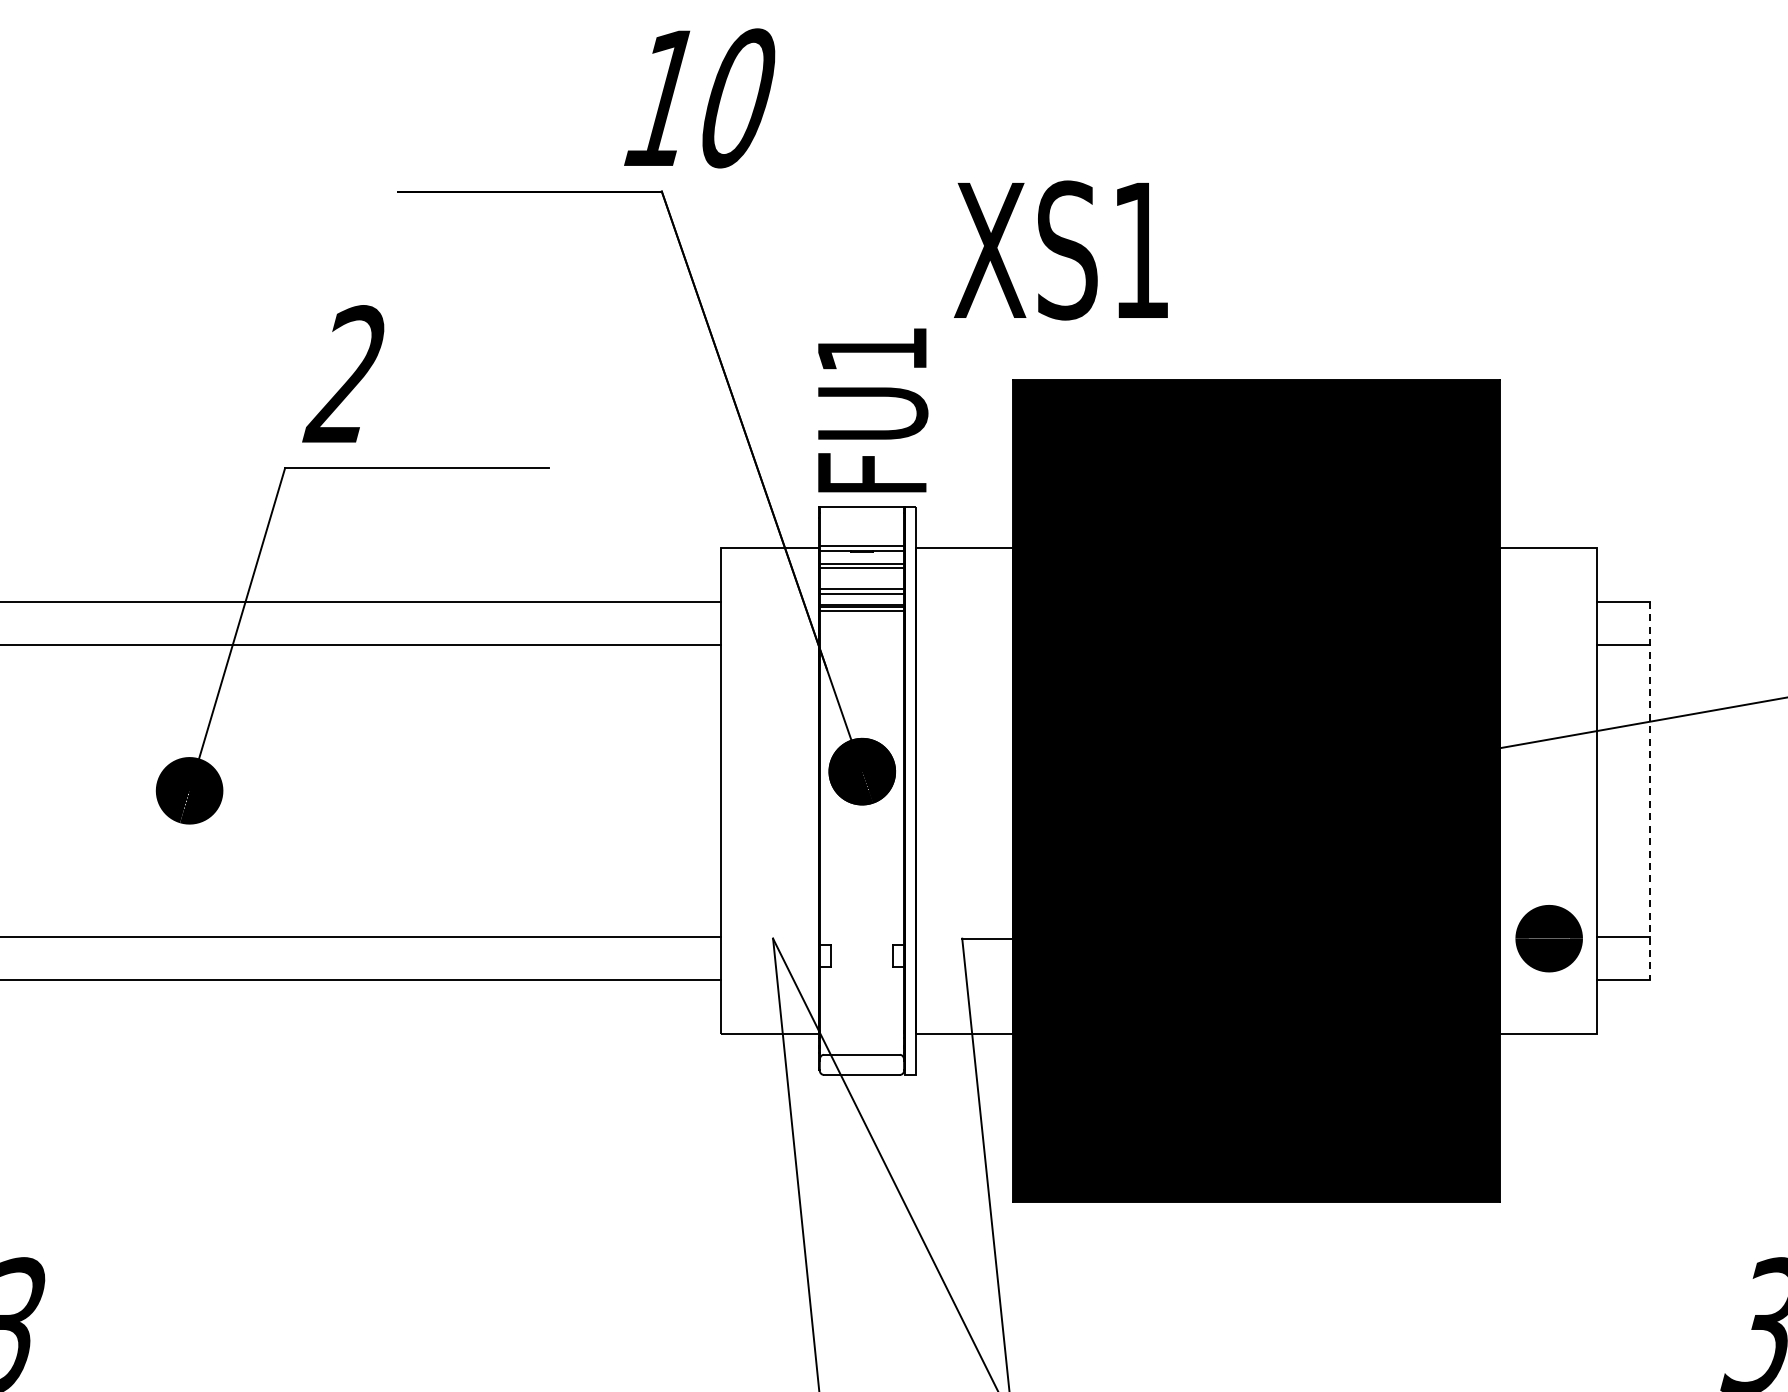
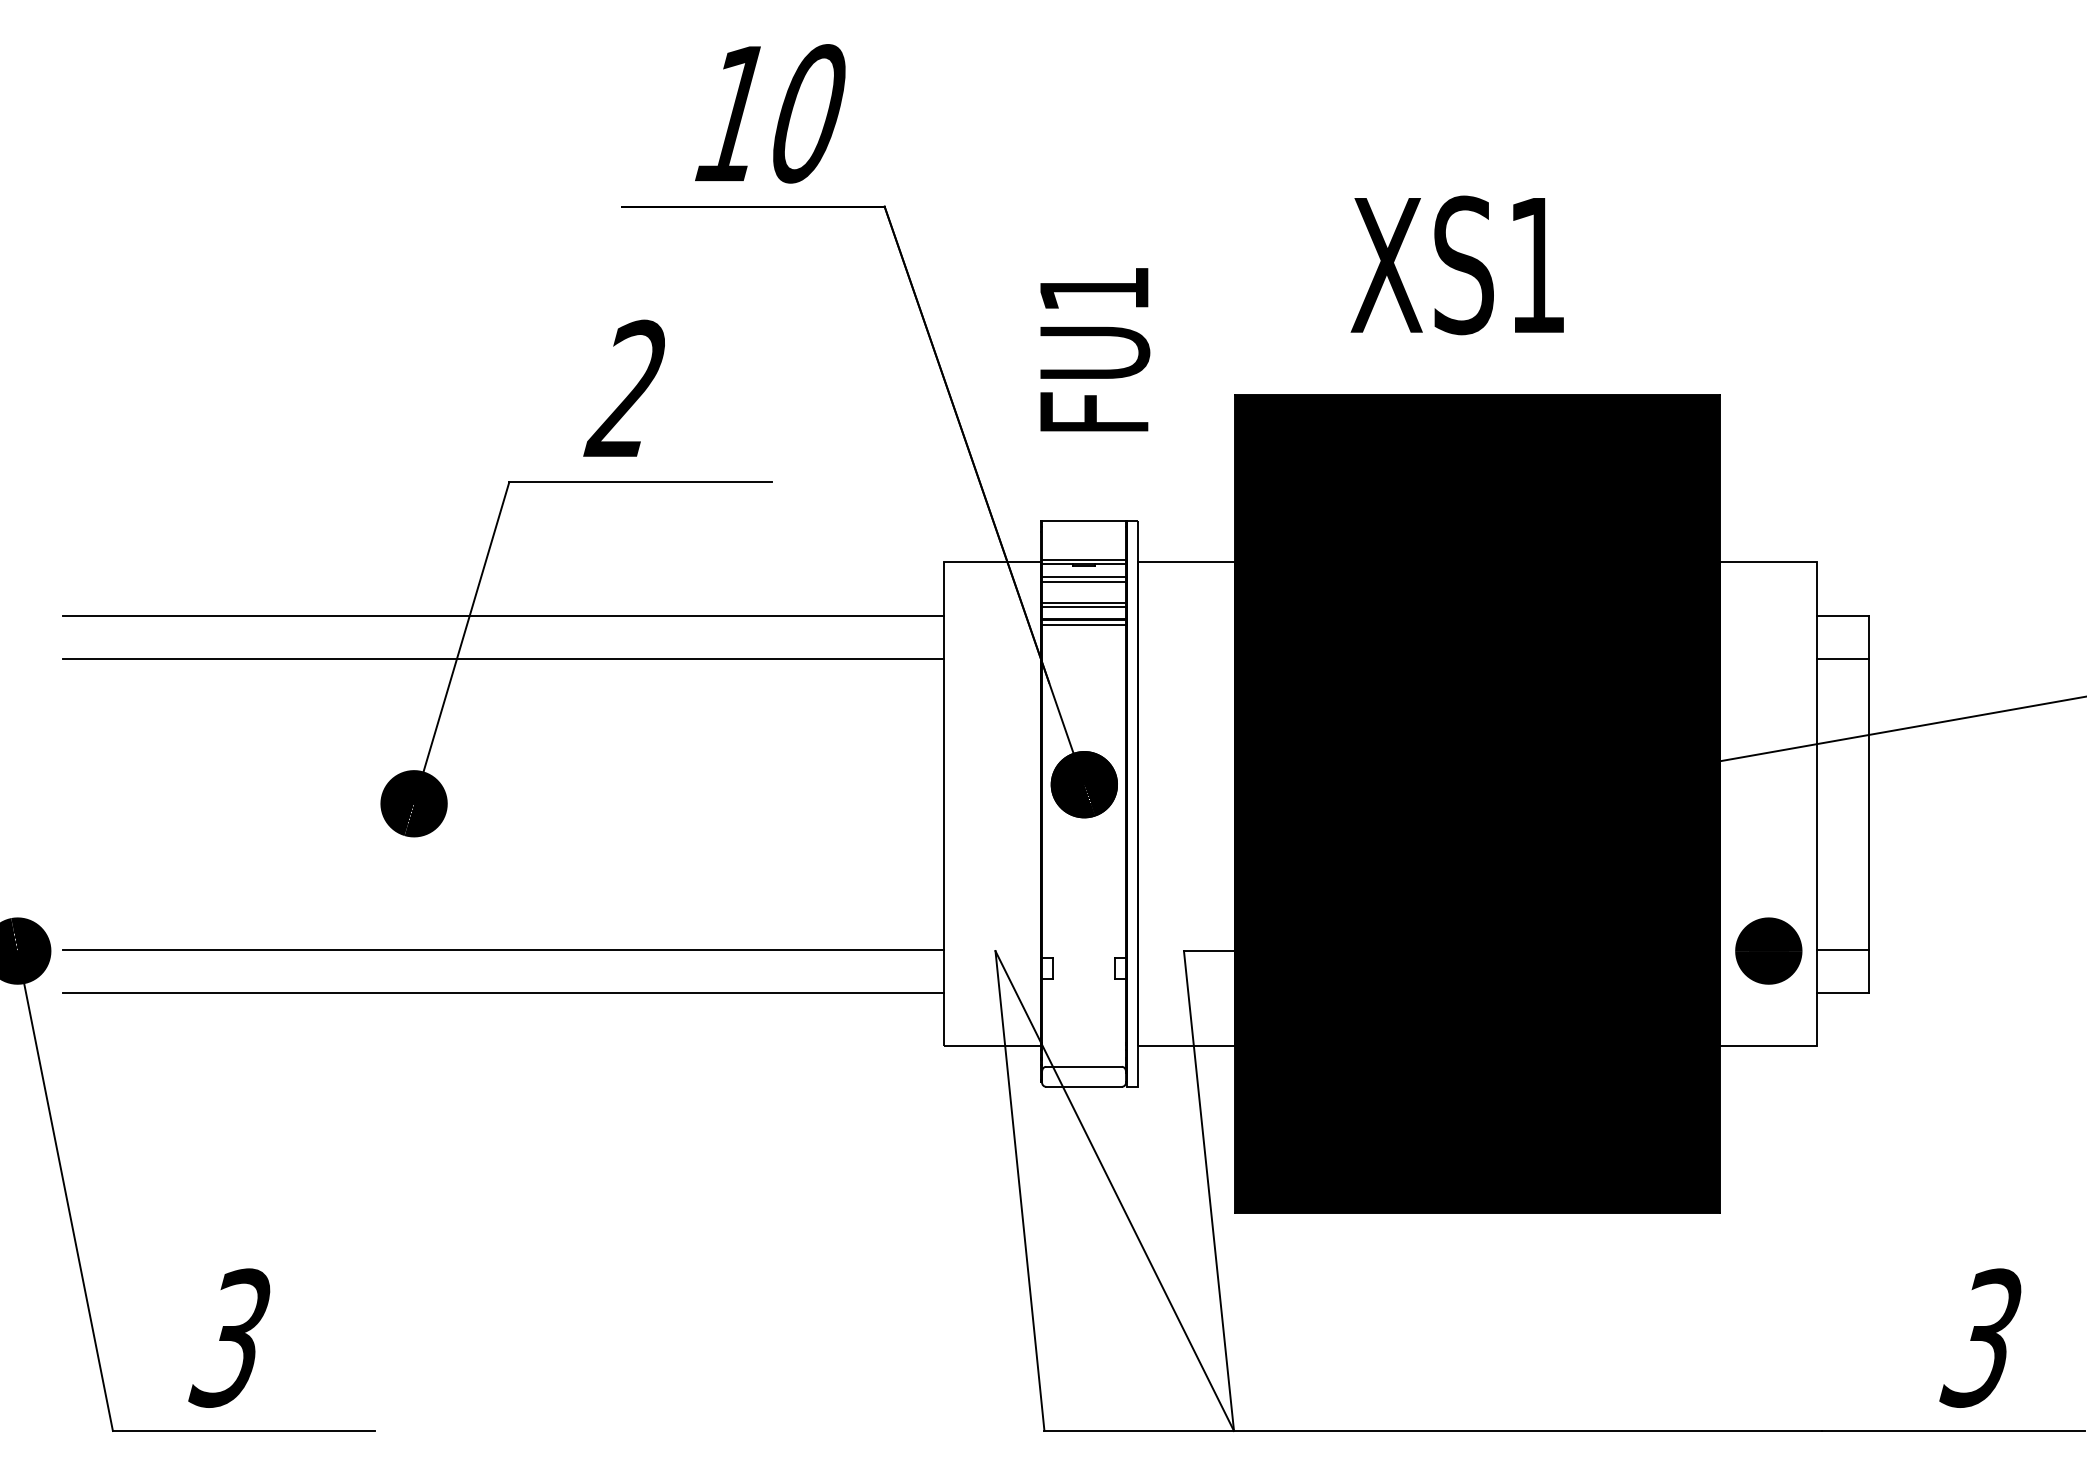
text: (699, 98) -> (770, 113), moved
text: (1060, 250) -> (1456, 265), moved
text: (342, 373) -> (623, 387), moved
text: (873, 410) -> (1095, 349), moved
line: (1649, 791) -> (1868, 804), dashed -> solid

